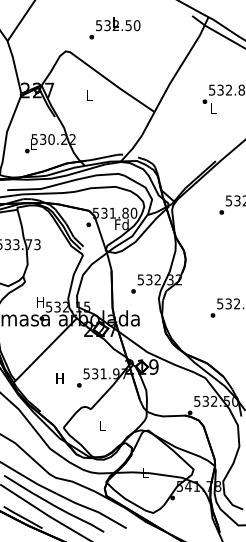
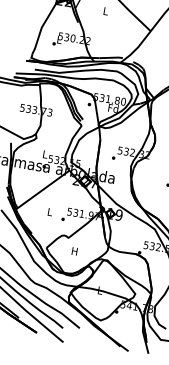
text: (40, 302) -> (45, 154), H -> L
text: (59, 378) -> (49, 211), H -> L
text: (102, 425) -> (74, 251), L -> H

